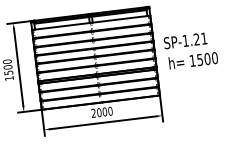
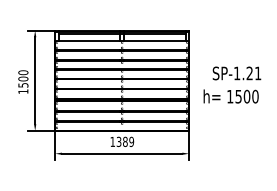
text: (185, 40) -> (236, 73), moved
text: (101, 112) -> (121, 141), 2000 -> 1389

